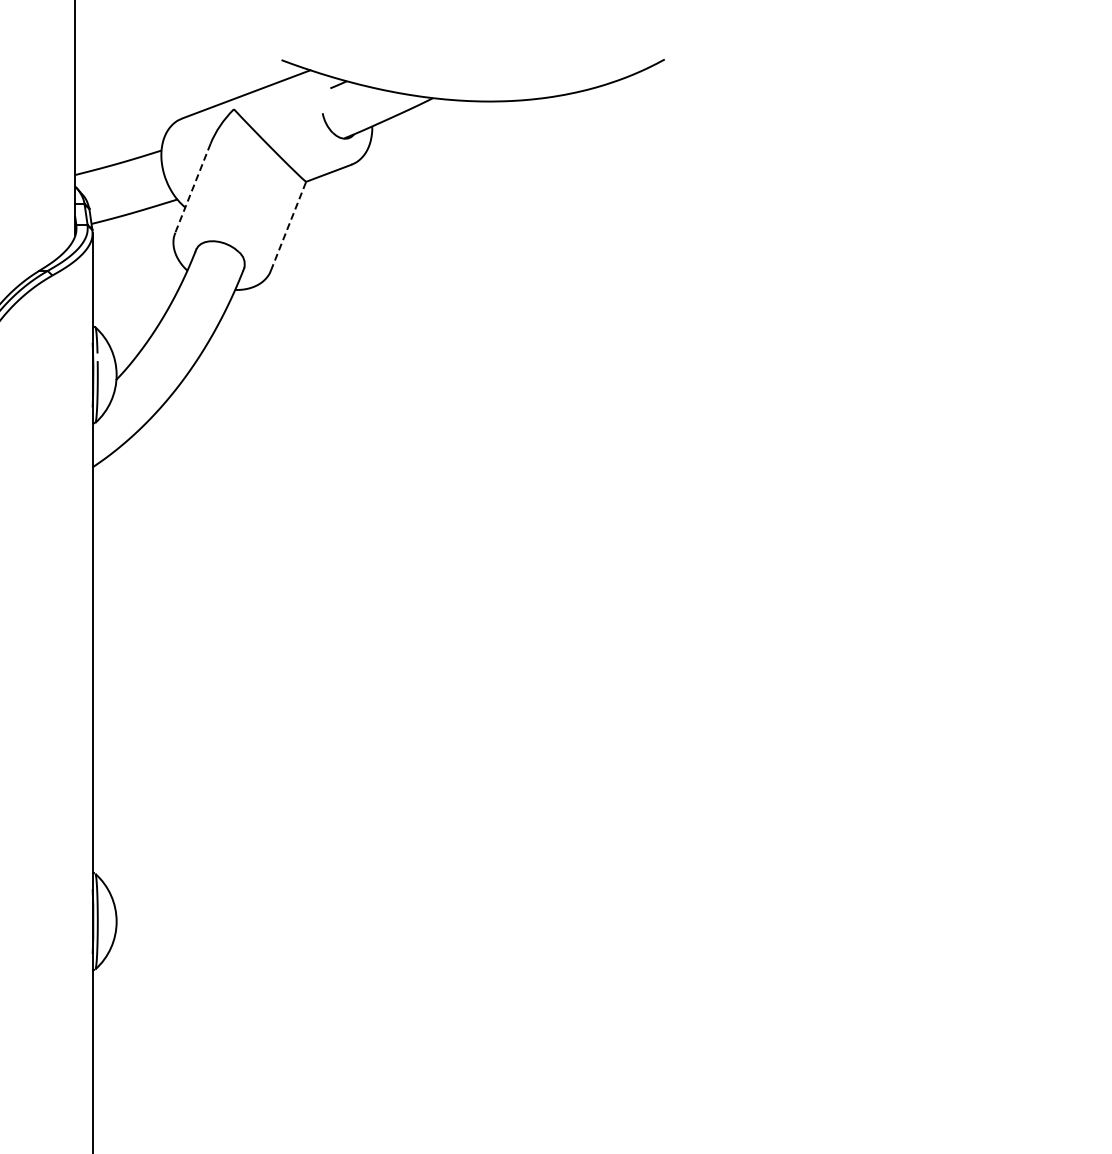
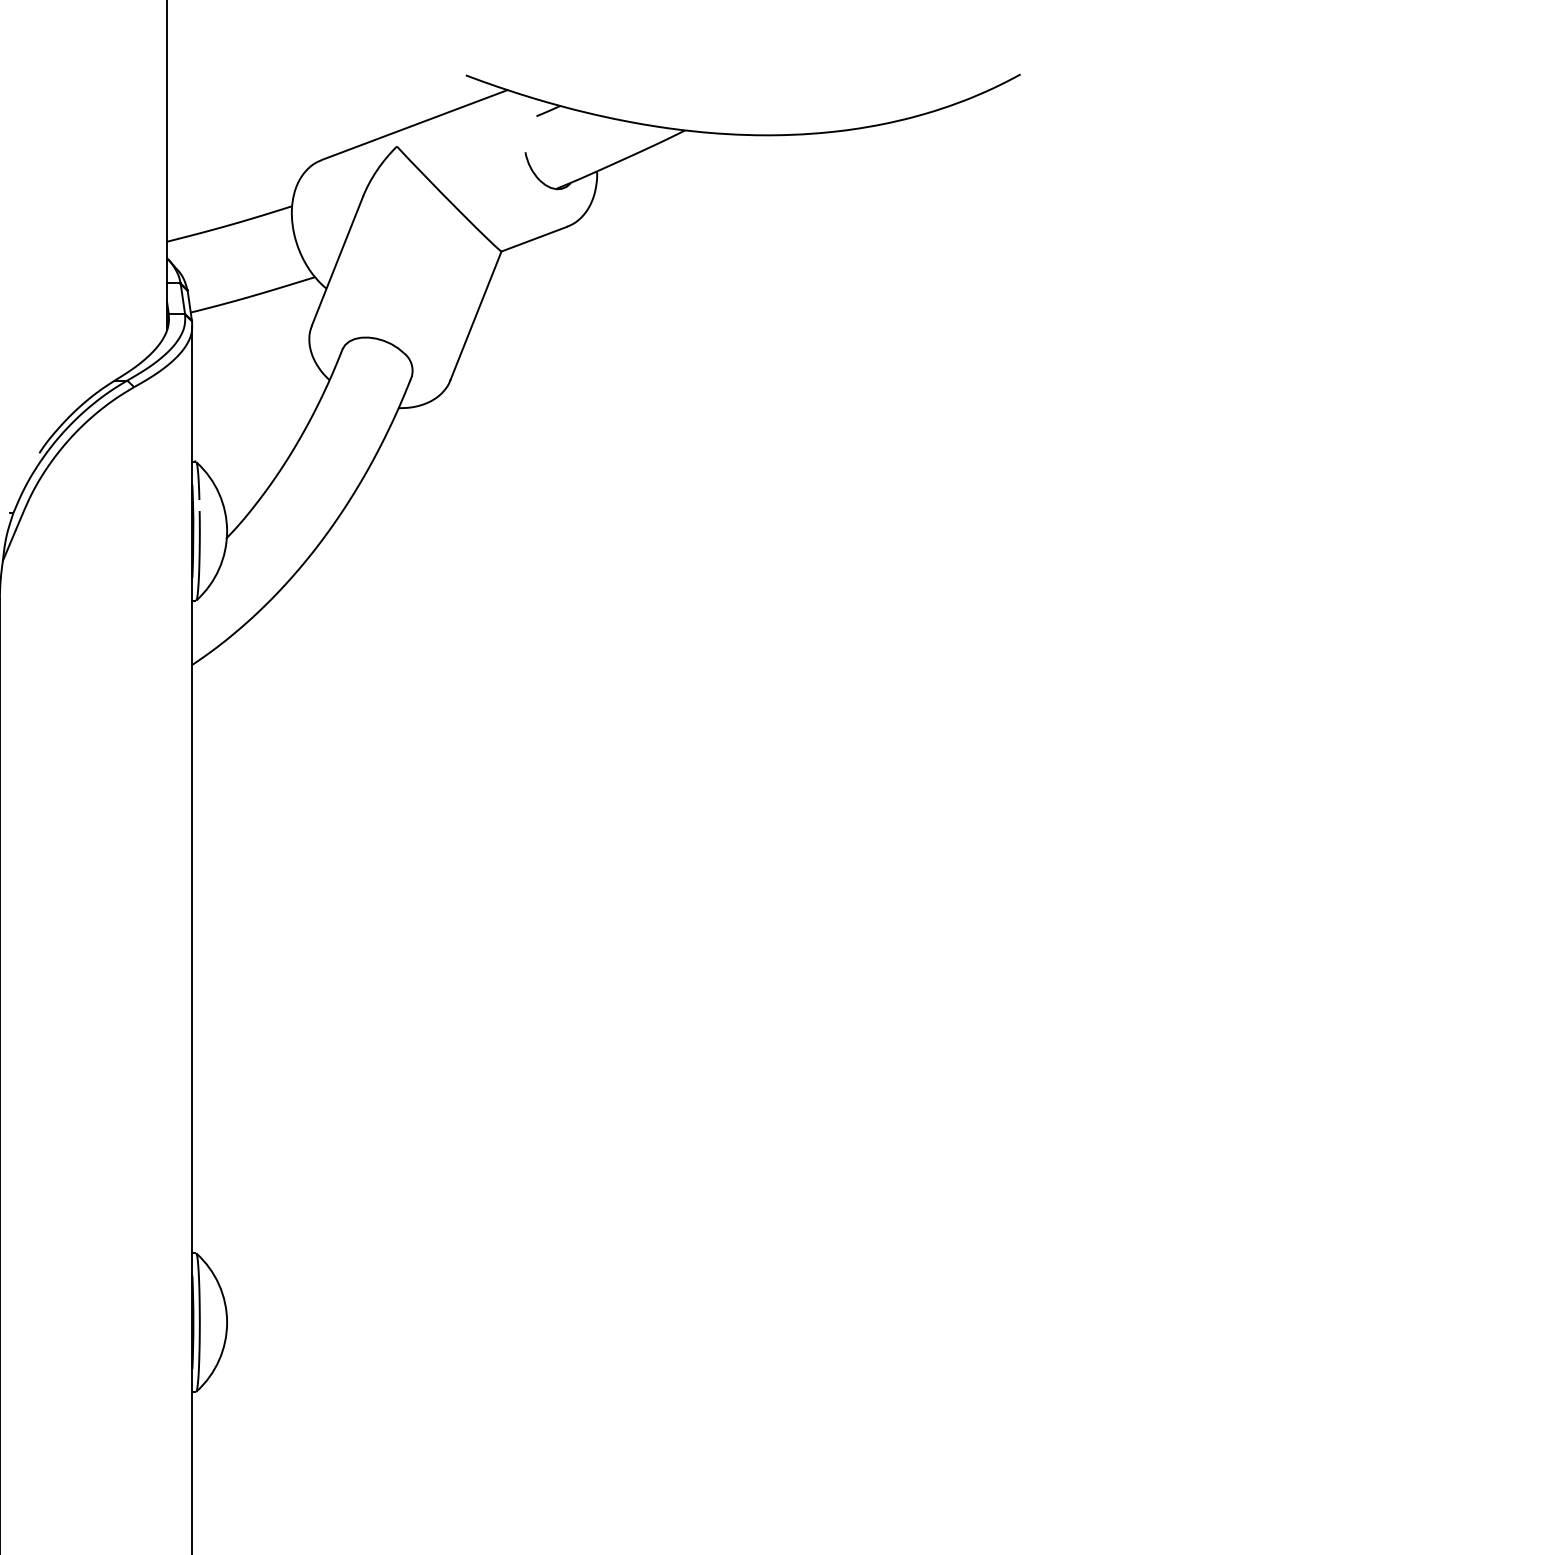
line: (192, 188) -> (336, 261), dashed -> solid
line: (288, 226) -> (475, 316), dashed -> solid

